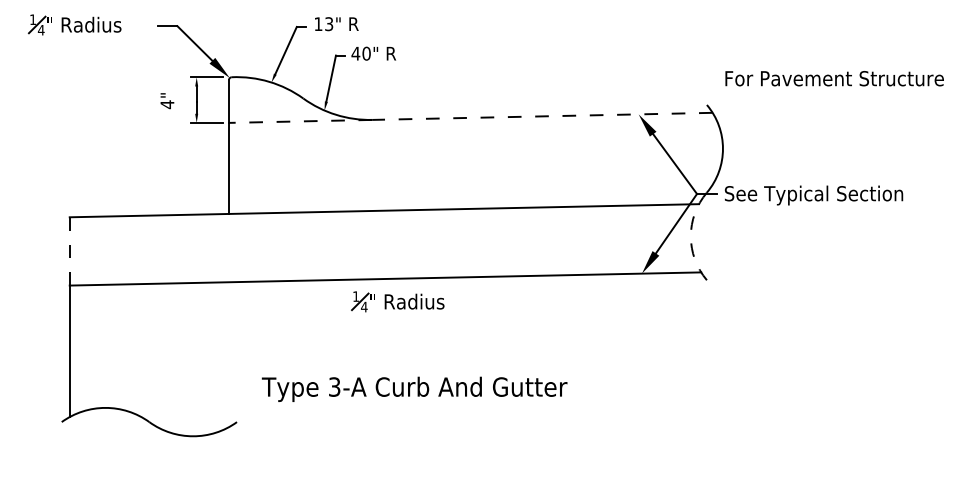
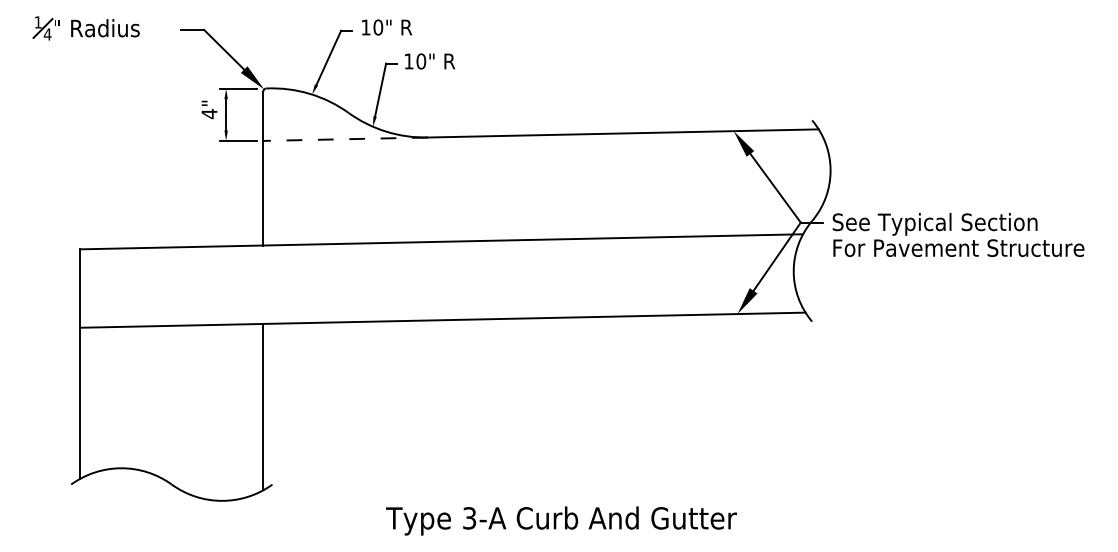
text: (329, 24) -> (378, 27), 13" -> 10"
text: (355, 53) -> (408, 61), 40" -> 10"
text: (834, 78) -> (958, 247), moved
text: (167, 100) -> (209, 109), moved
line: (542, 116) -> (623, 133), dashed -> solid
arc: (690, 236) -> (793, 271), dashed -> solid
line: (69, 251) -> (80, 288), dashed -> solid
part: (397, 301) -> (456, 346), removed
line: (229, 354) -> (263, 406), added
text: (414, 388) -> (561, 520), moved

